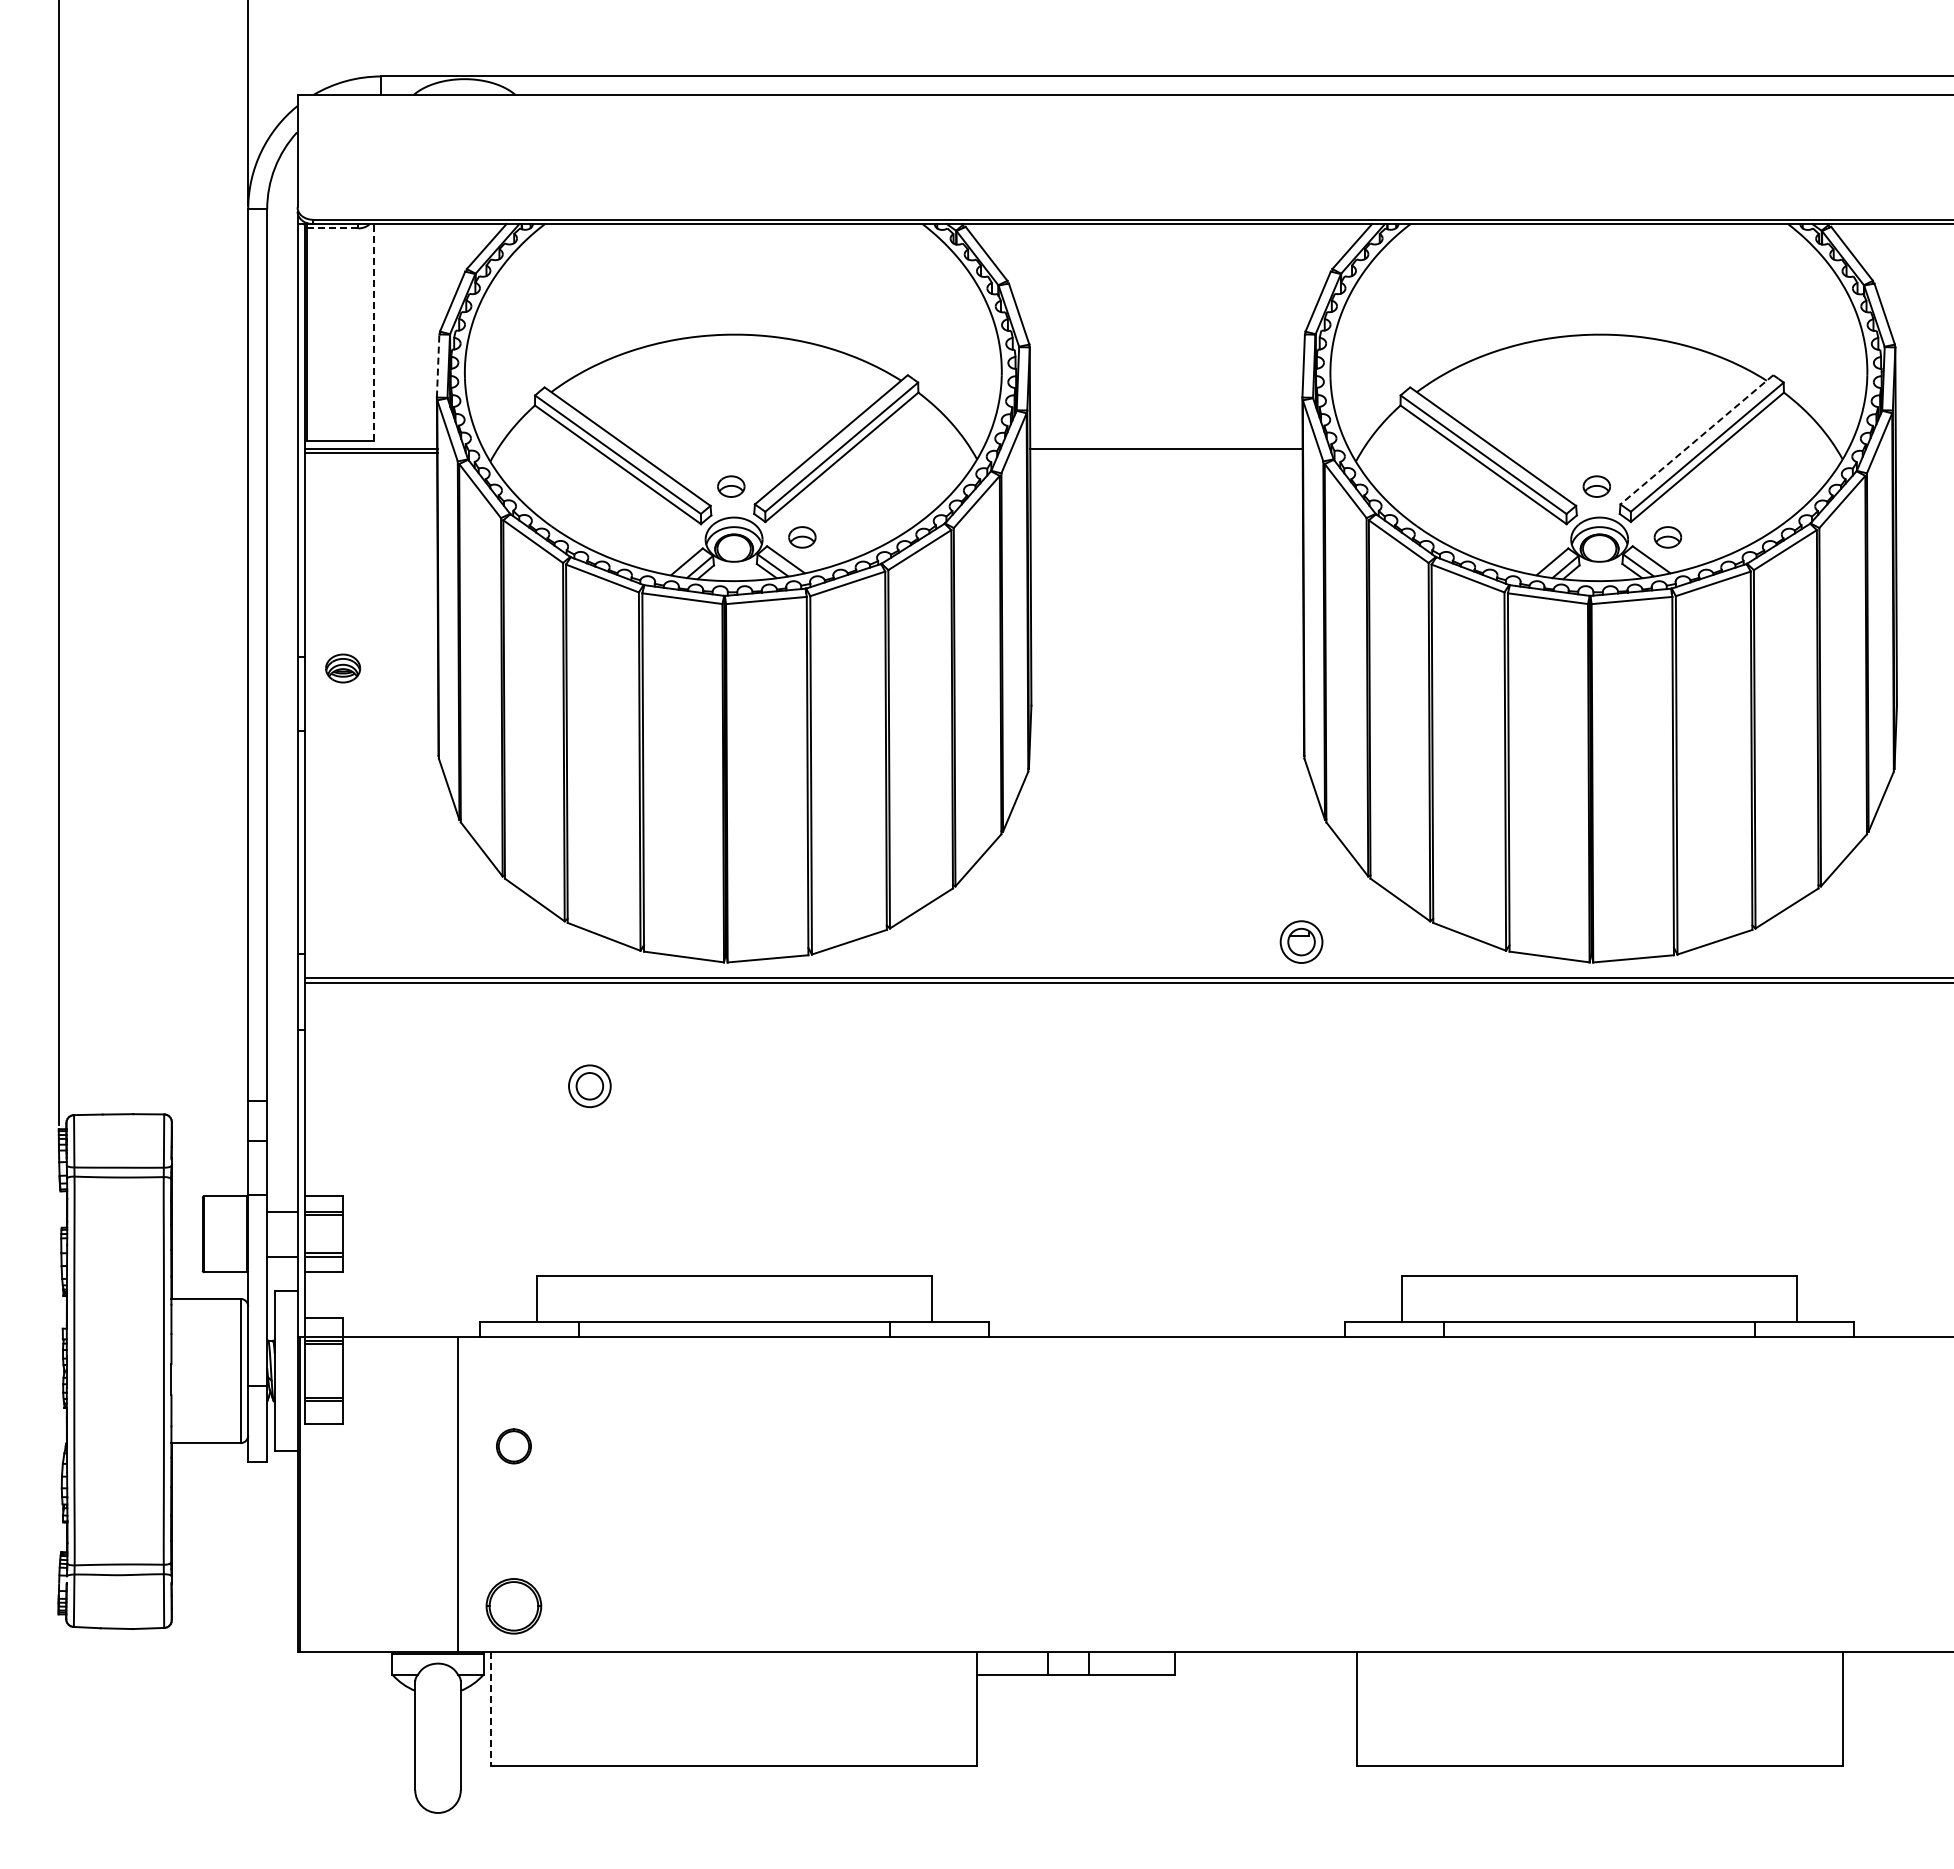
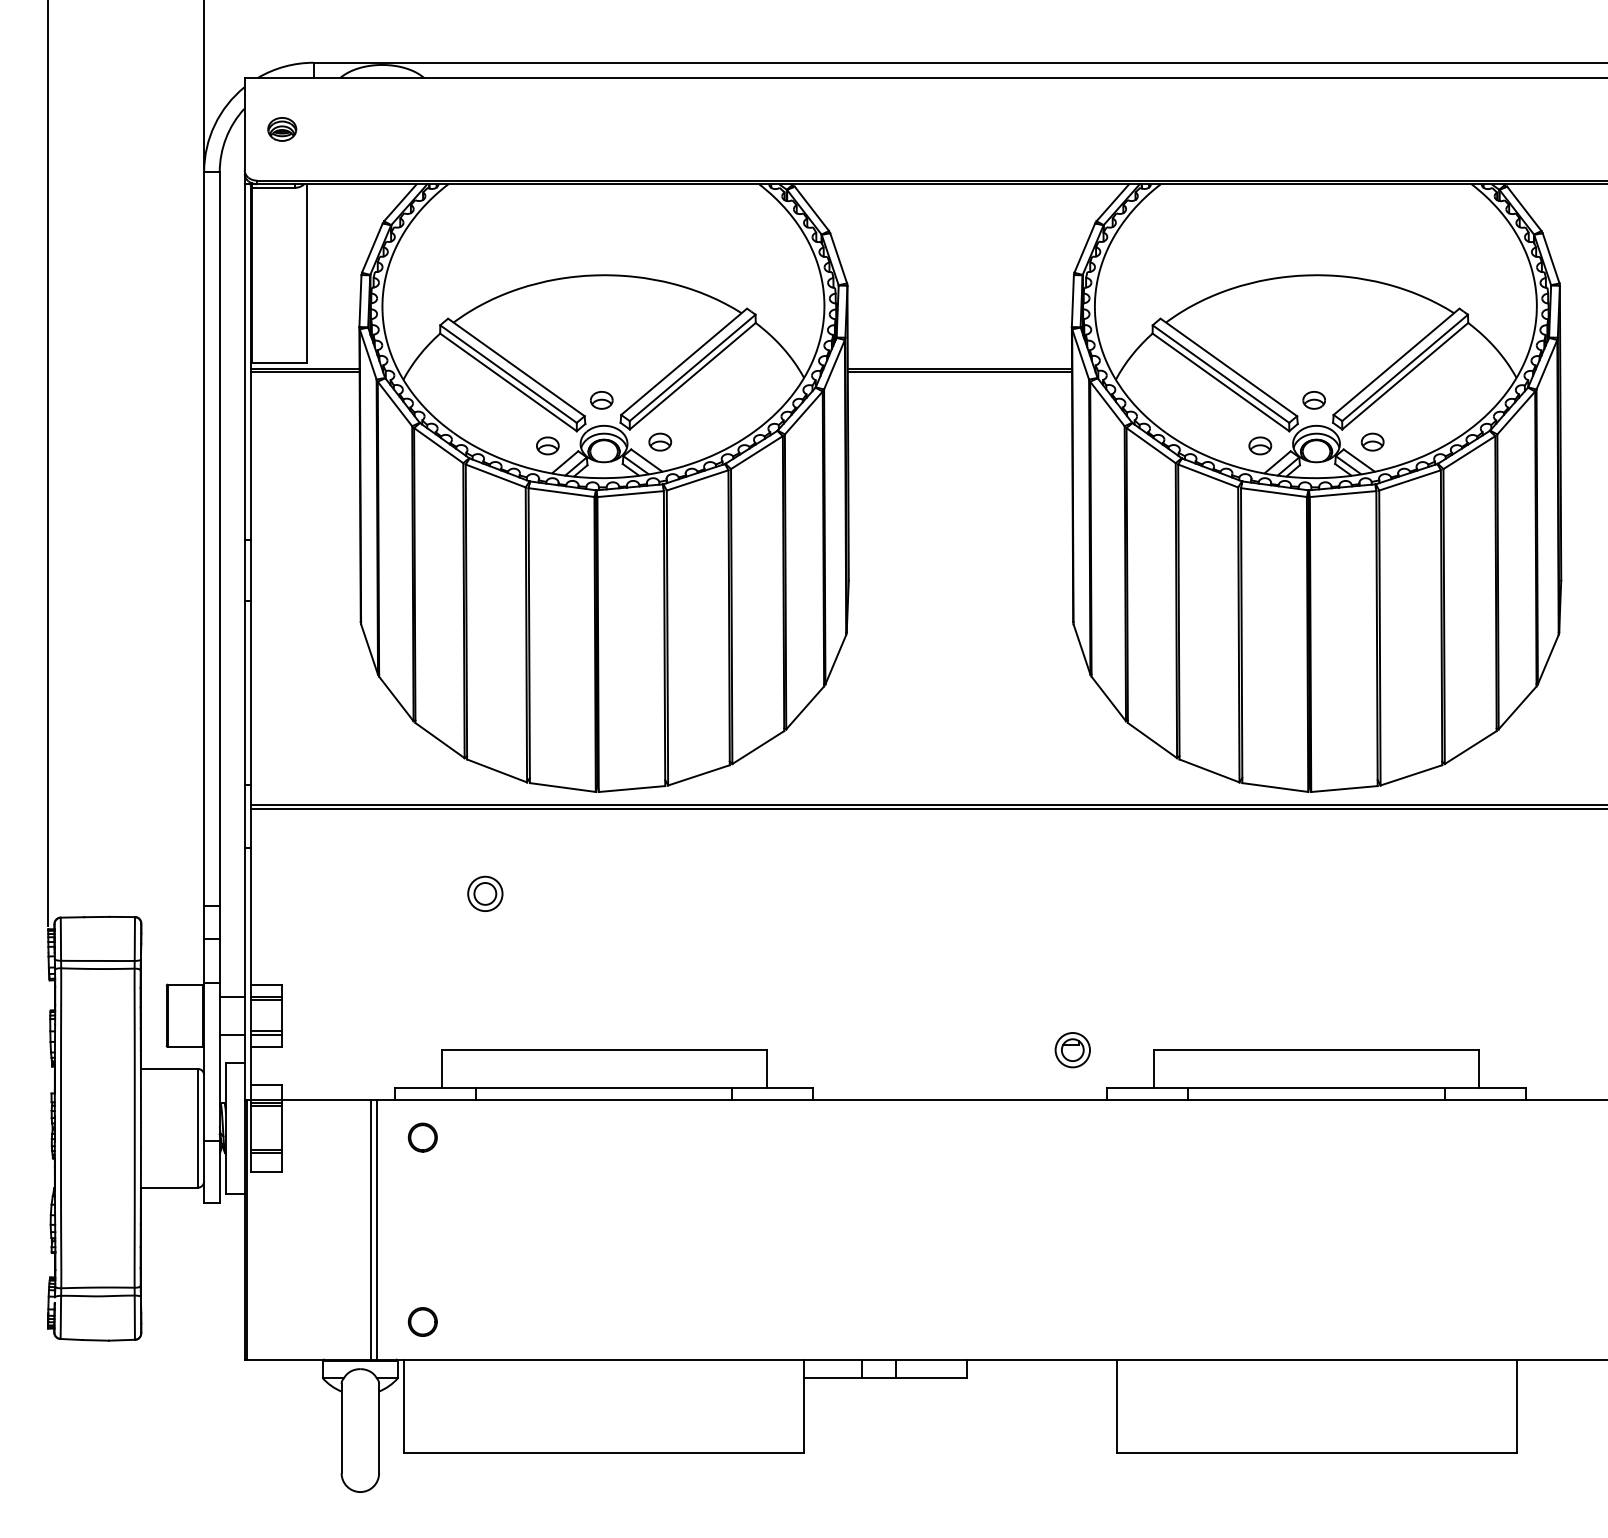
line: (332, 228) -> (273, 187), dashed -> solid
line: (373, 331) -> (307, 272), dashed -> solid
line: (438, 366) -> (360, 301), dashed -> solid
line: (1696, 440) -> (1396, 362), dashed -> solid
line: (1166, 452) -> (959, 372), added
part: (665, 541) -> (547, 445), added
part: (1531, 541) -> (1260, 445), added
part: (343, 668) -> (282, 129), moved
part: (1301, 941) -> (1072, 1049), moved
part: (513, 1446) -> (422, 1137), moved
line: (451, 1493) -> (371, 1229), added
part: (513, 1606) -> (422, 1322), size x0.62
line: (491, 1708) -> (404, 1406), dashed -> solid

